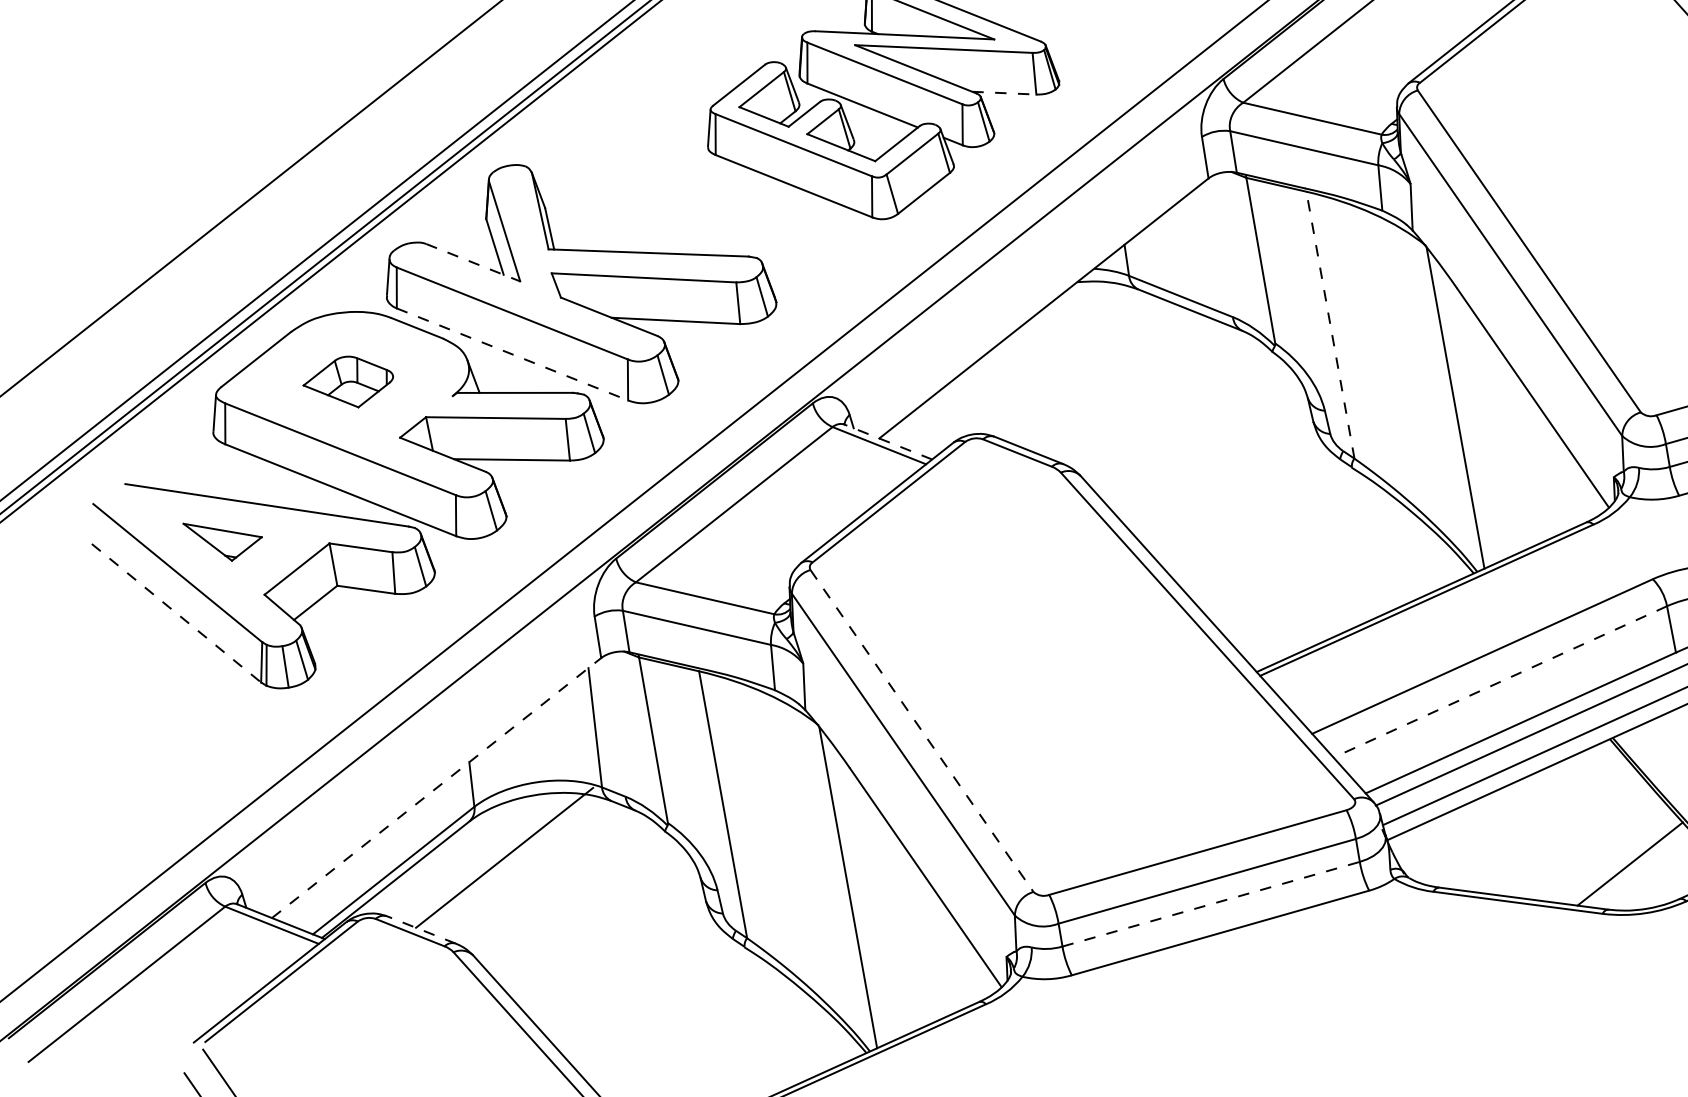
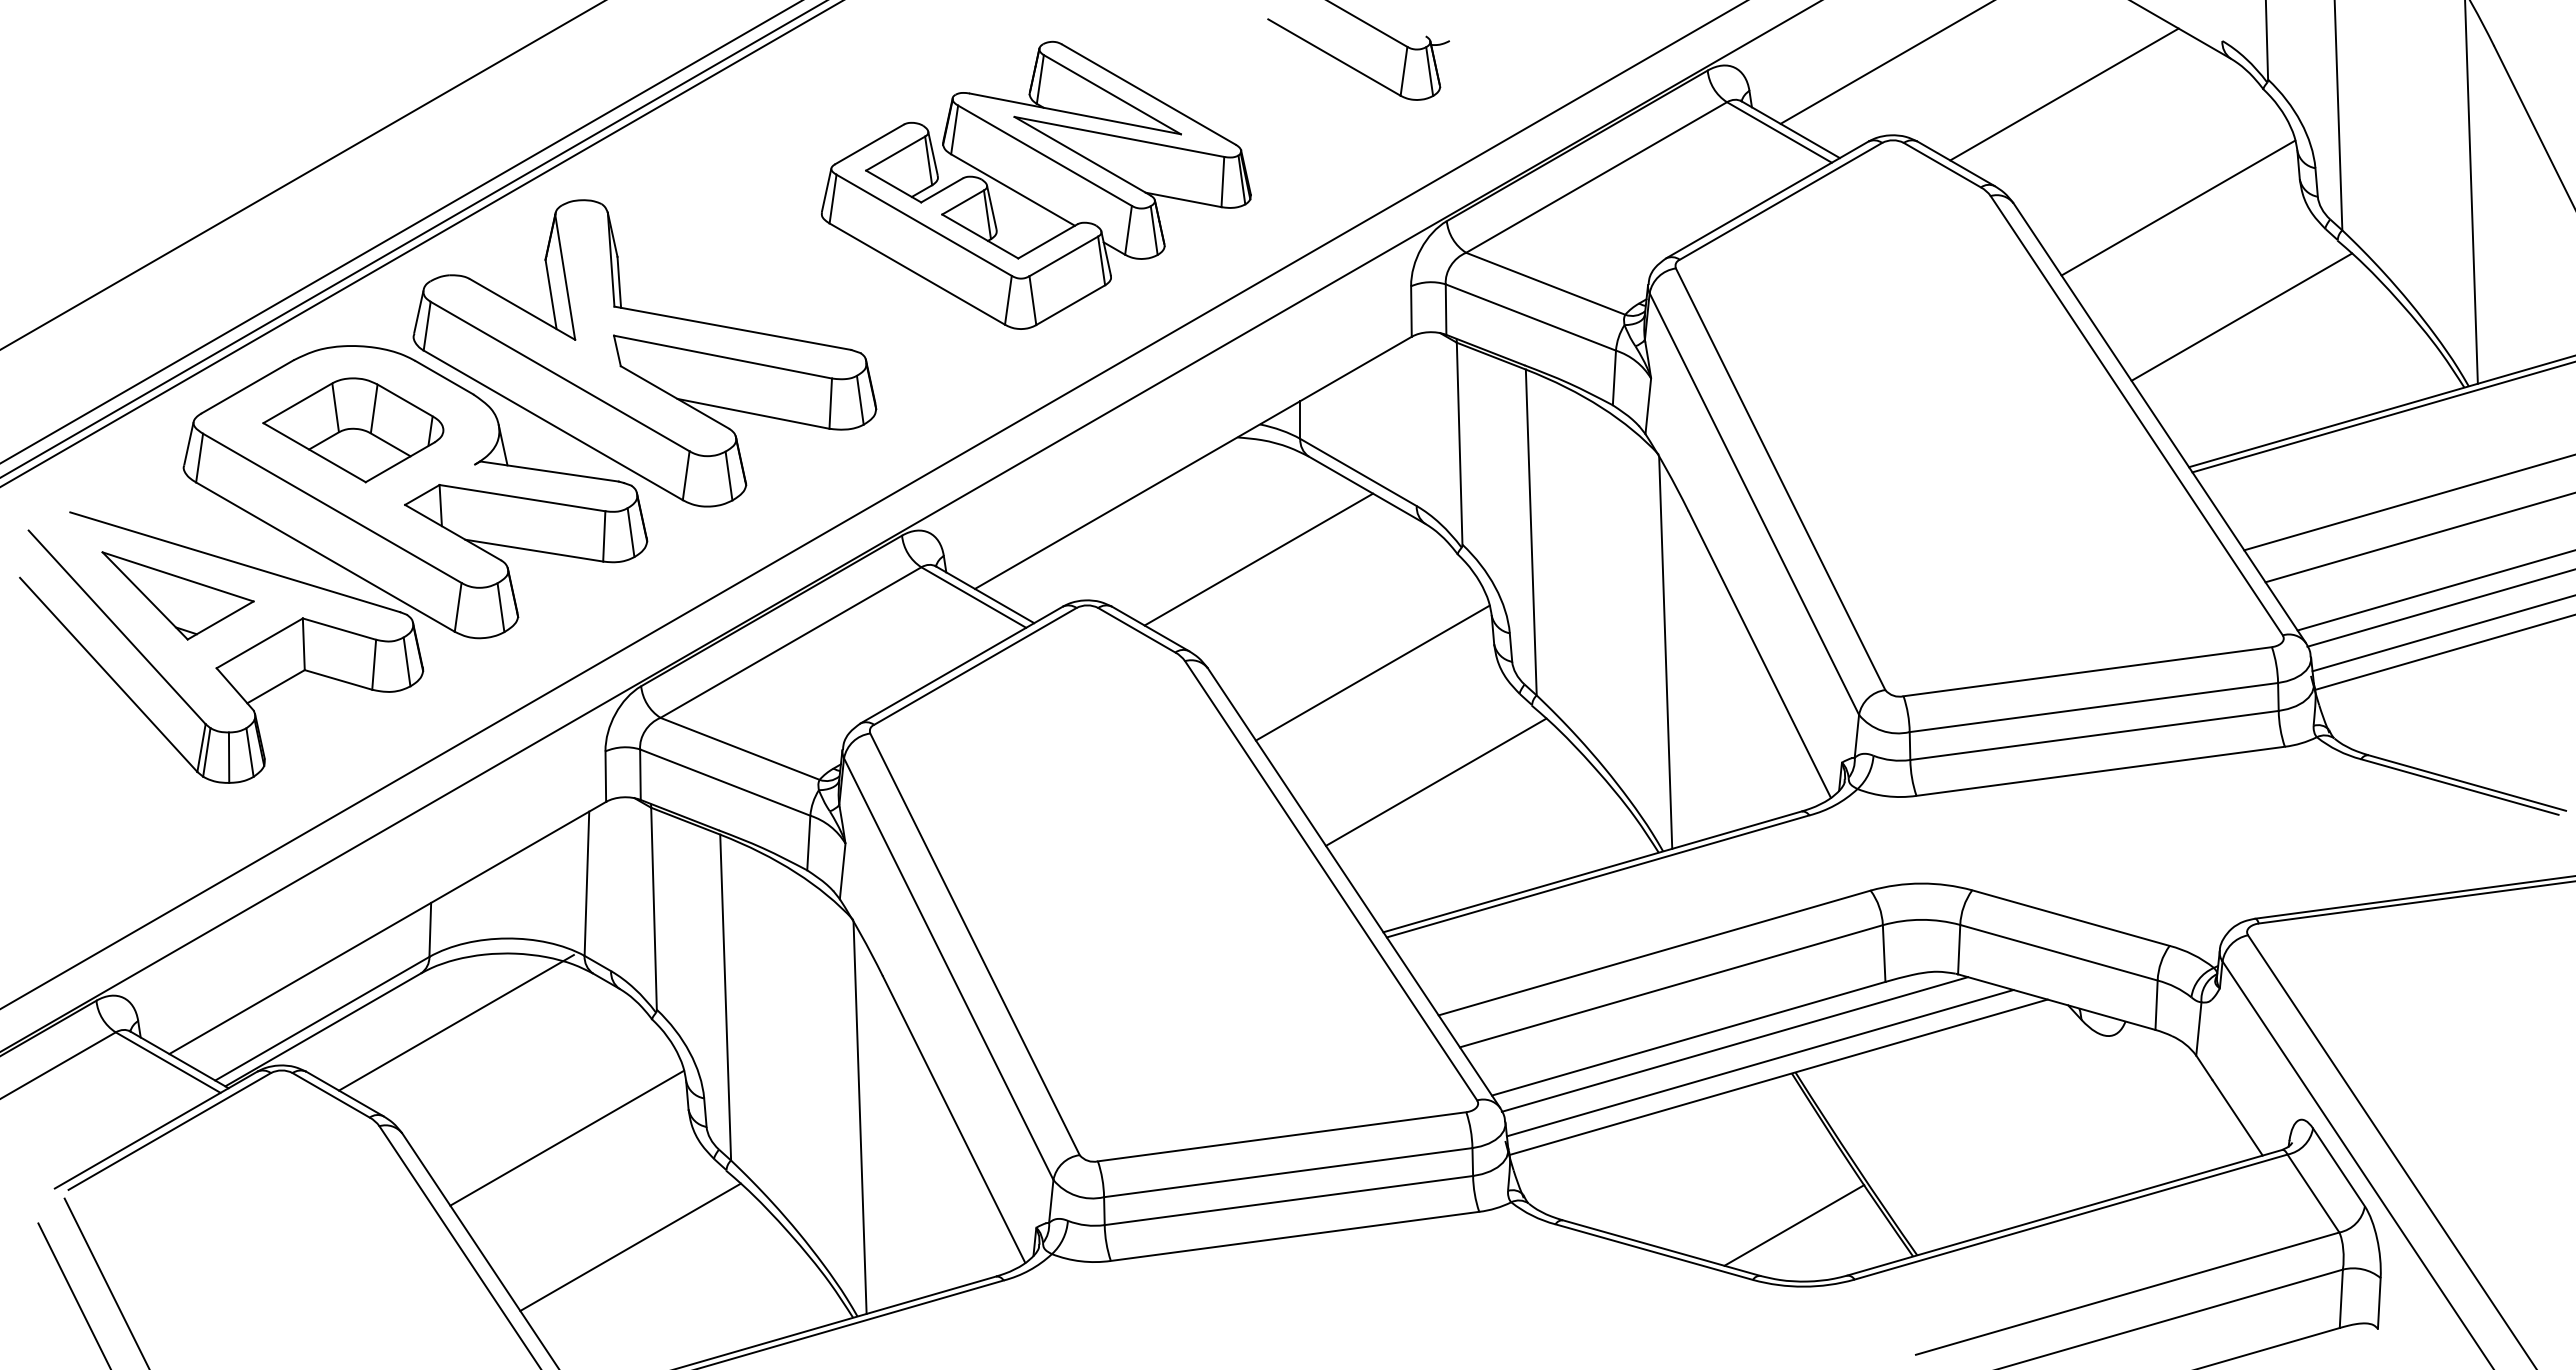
line: (1004, 92) -> (1183, 199), dashed -> solid
line: (473, 262) -> (522, 309), dashed -> solid
line: (1330, 325) -> (1531, 532), dashed -> solid
line: (512, 354) -> (553, 425), dashed -> solid
line: (1109, 380) -> (1258, 559), added
part: (348, 382) -> (353, 430), size x1.67
line: (888, 441) -> (985, 594), dashed -> solid
line: (1216, 459) -> (1372, 672), added
part: (223, 539) -> (177, 595), size x1.67
line: (1281, 541) -> (1435, 781), added
line: (177, 613) -> (109, 675), dashed -> solid
line: (1499, 682) -> (1670, 986), dashed -> solid
line: (922, 731) -> (975, 944), dashed -> solid
line: (437, 787) -> (388, 927), dashed -> solid
line: (1210, 904) -> (1288, 1200), dashed -> solid
line: (420, 930) -> (344, 1094), dashed -> solid
line: (609, 938) -> (567, 1137), added
line: (674, 1021) -> (630, 1246), added

